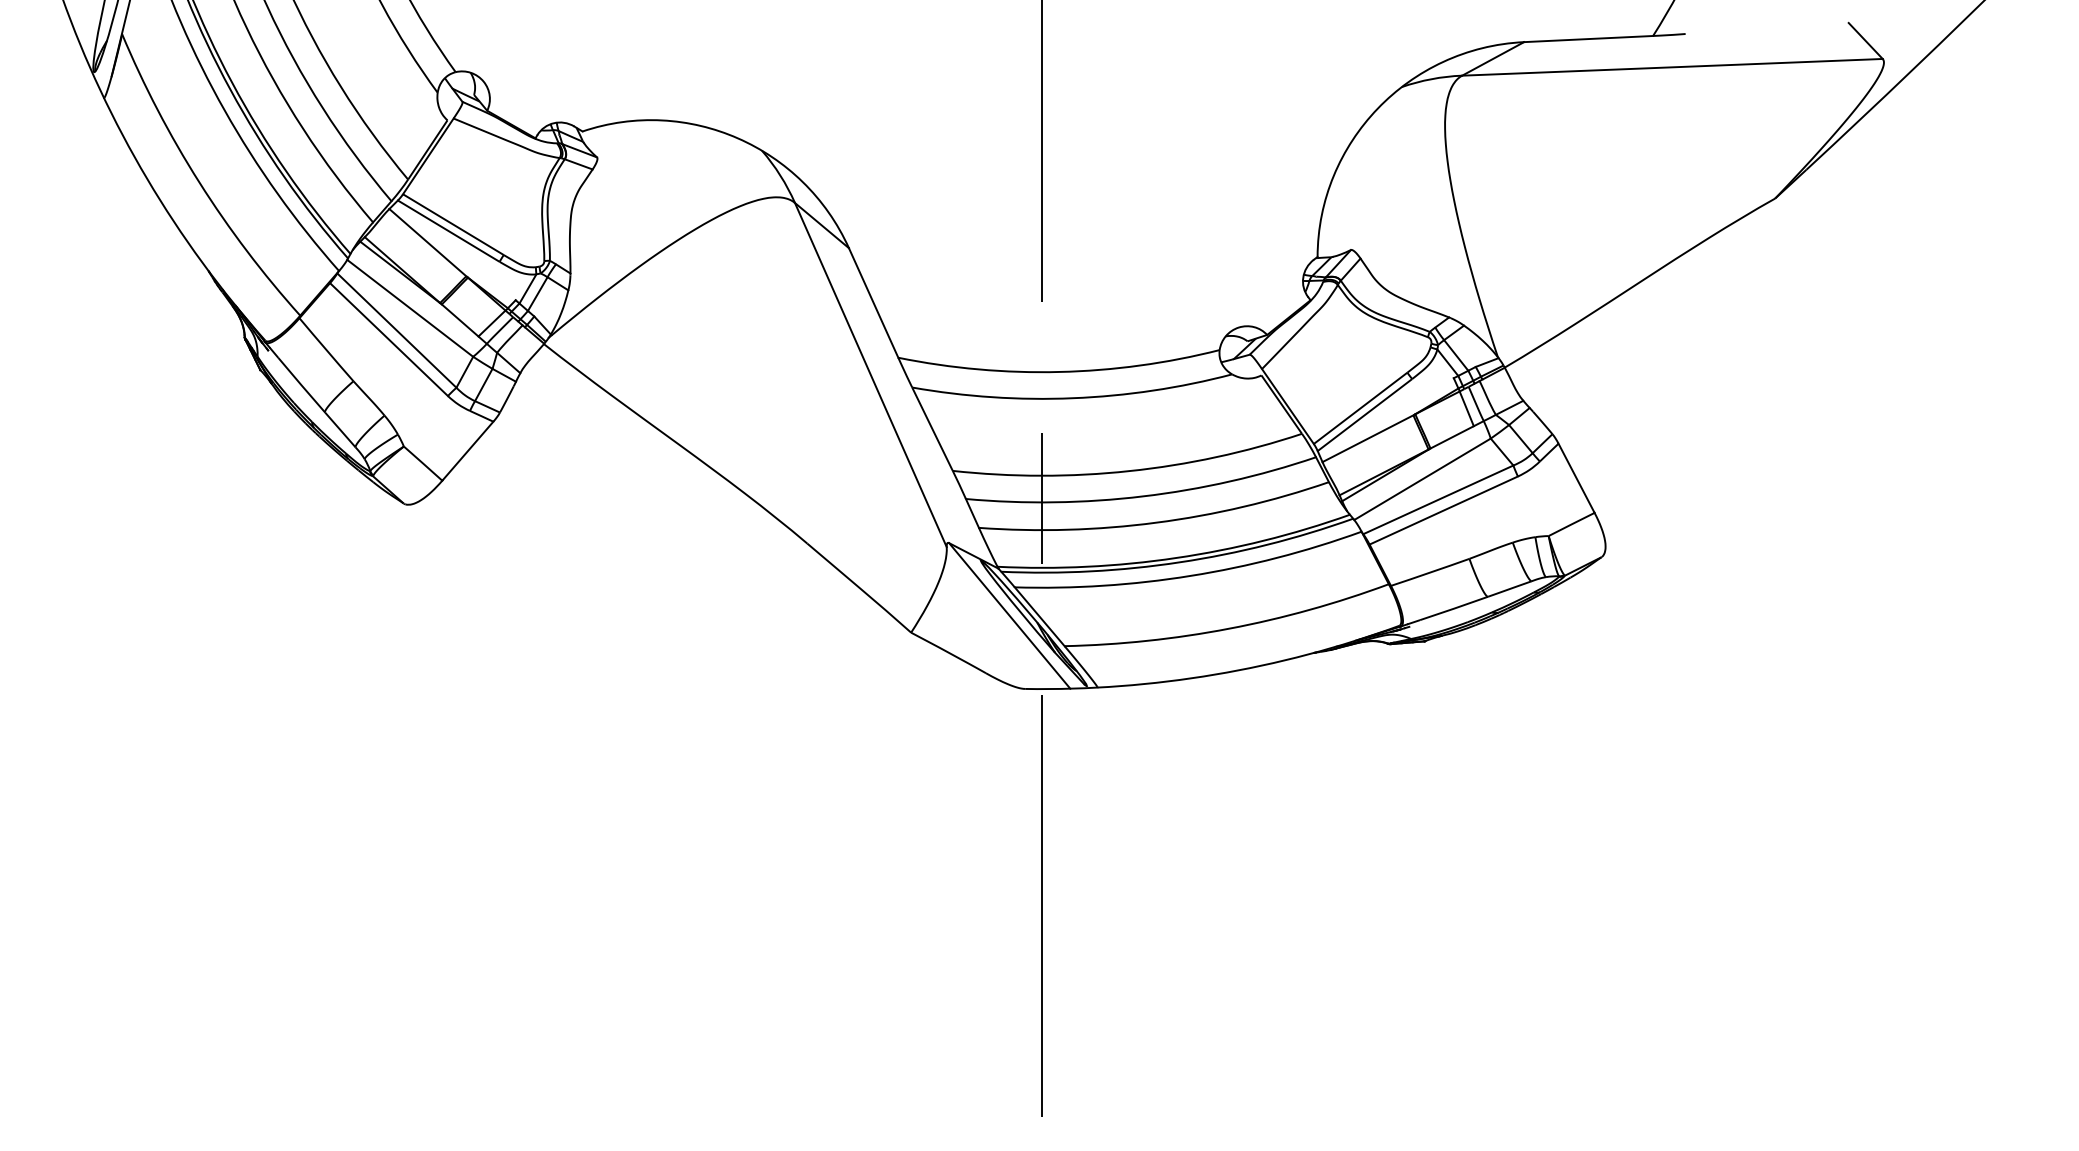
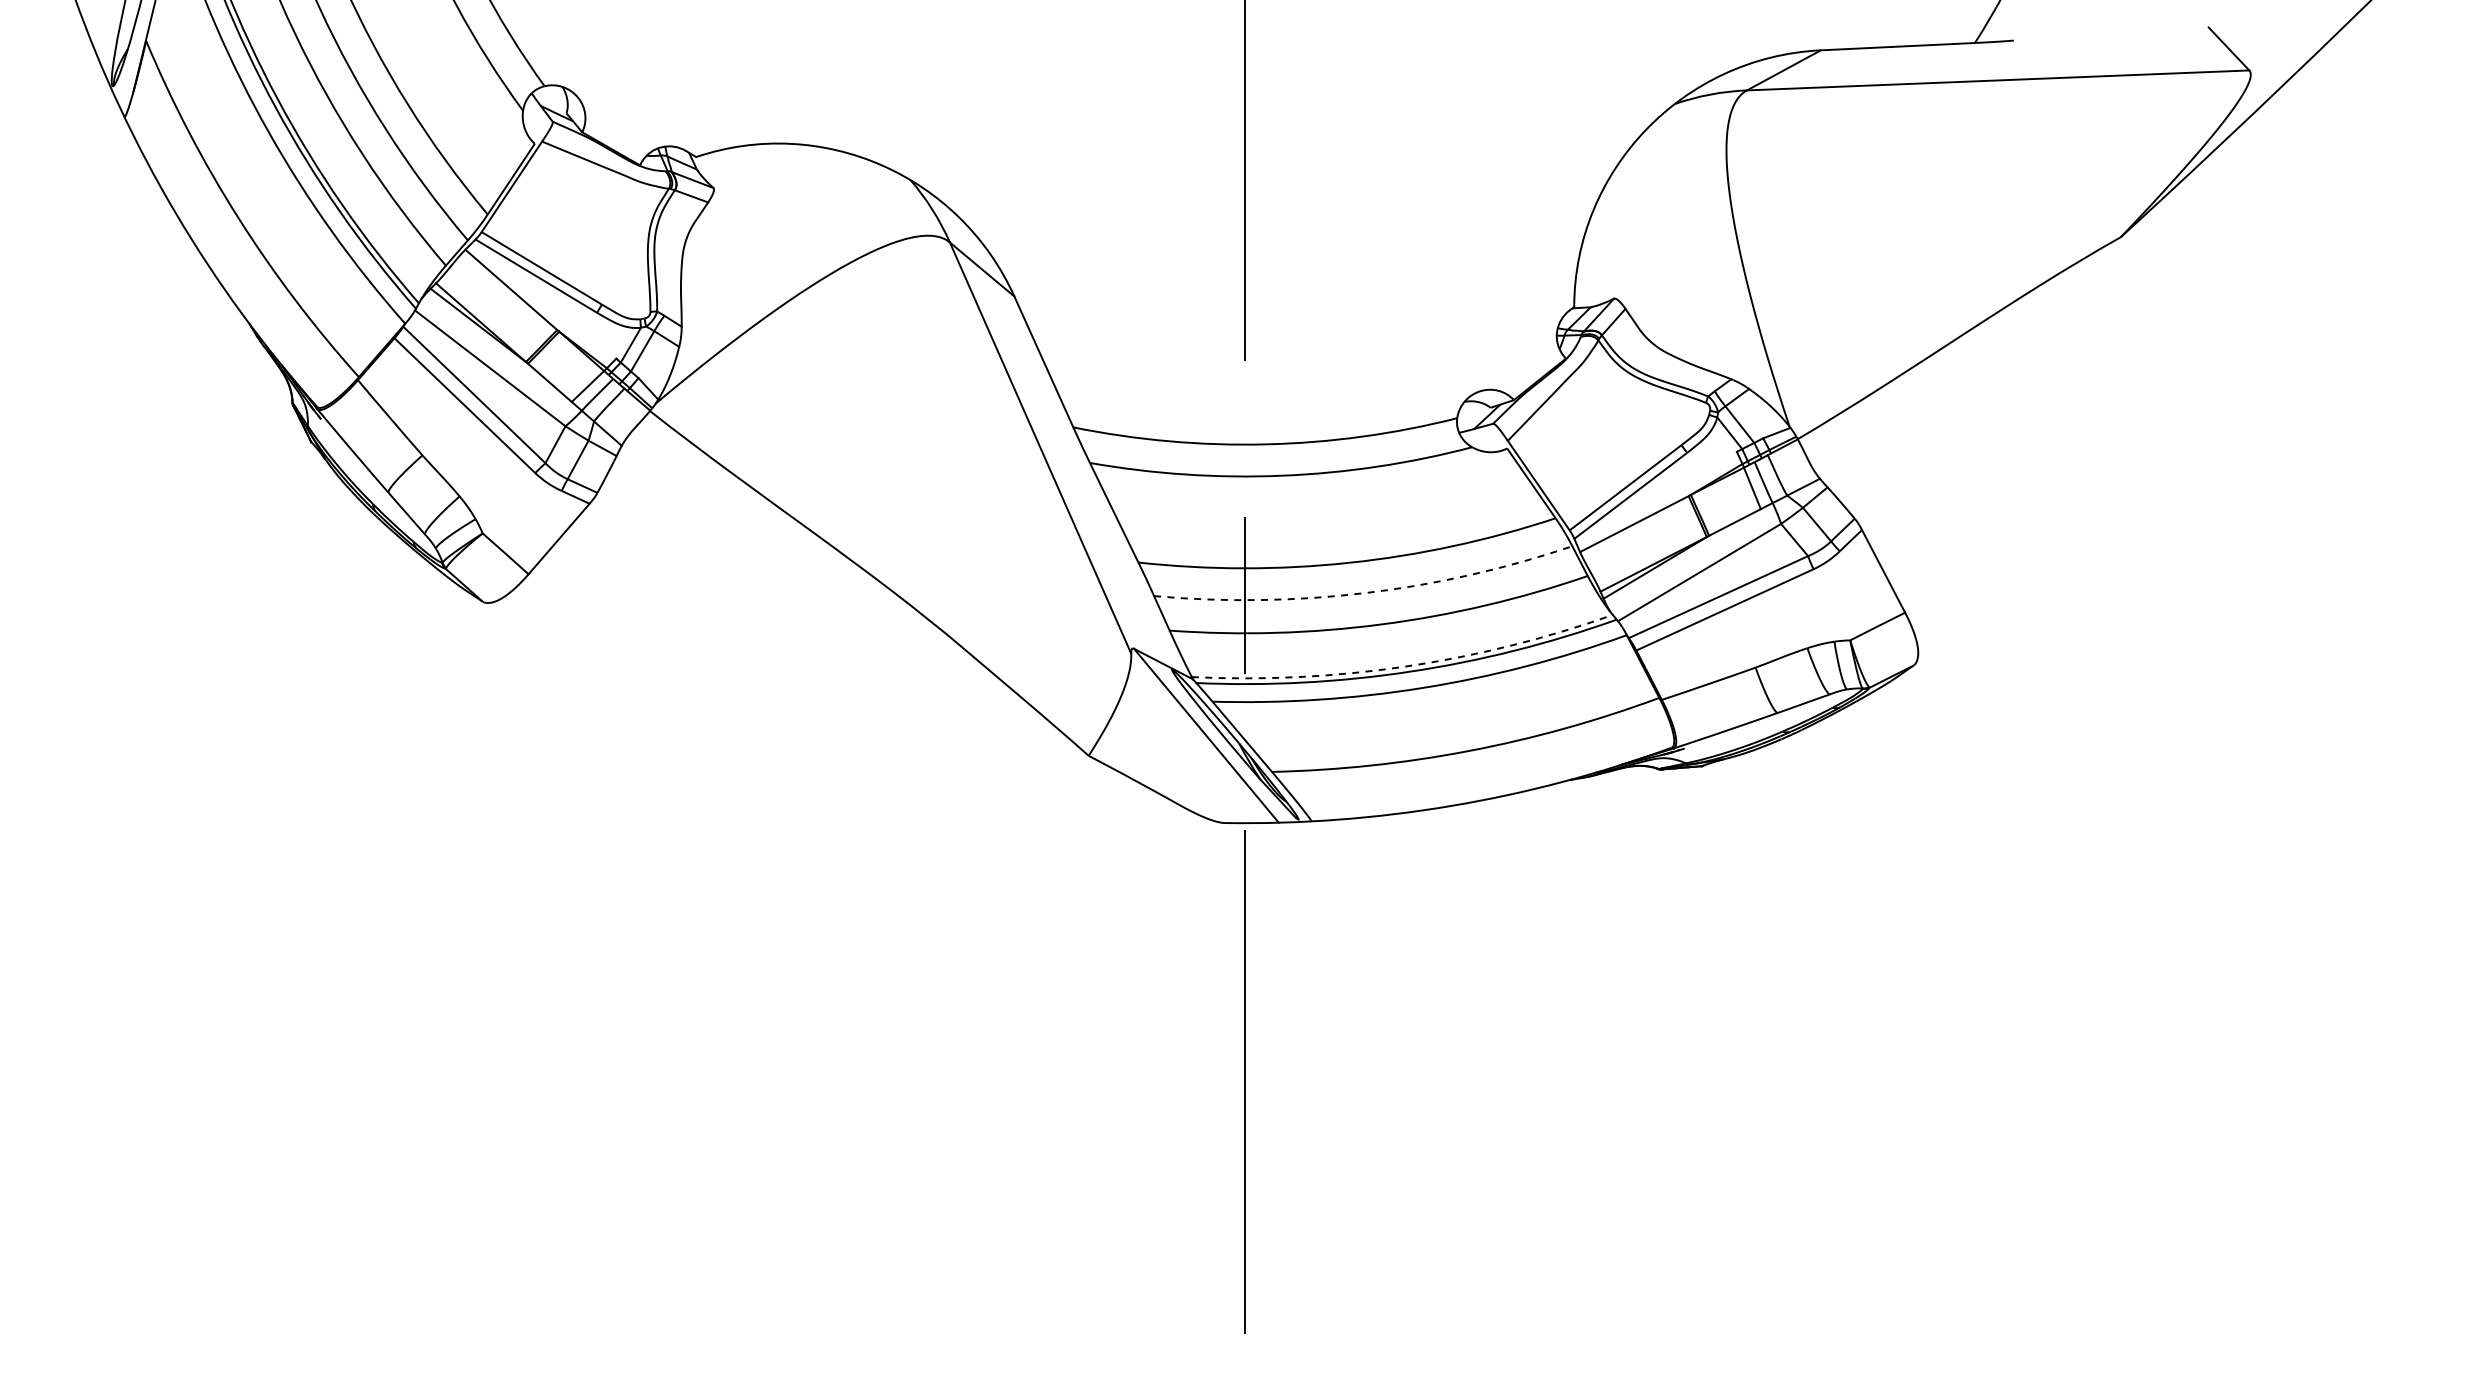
arc: (1142, 496) -> (1365, 593), solid -> dashed
arc: (1176, 557) -> (1405, 666), solid -> dashed

